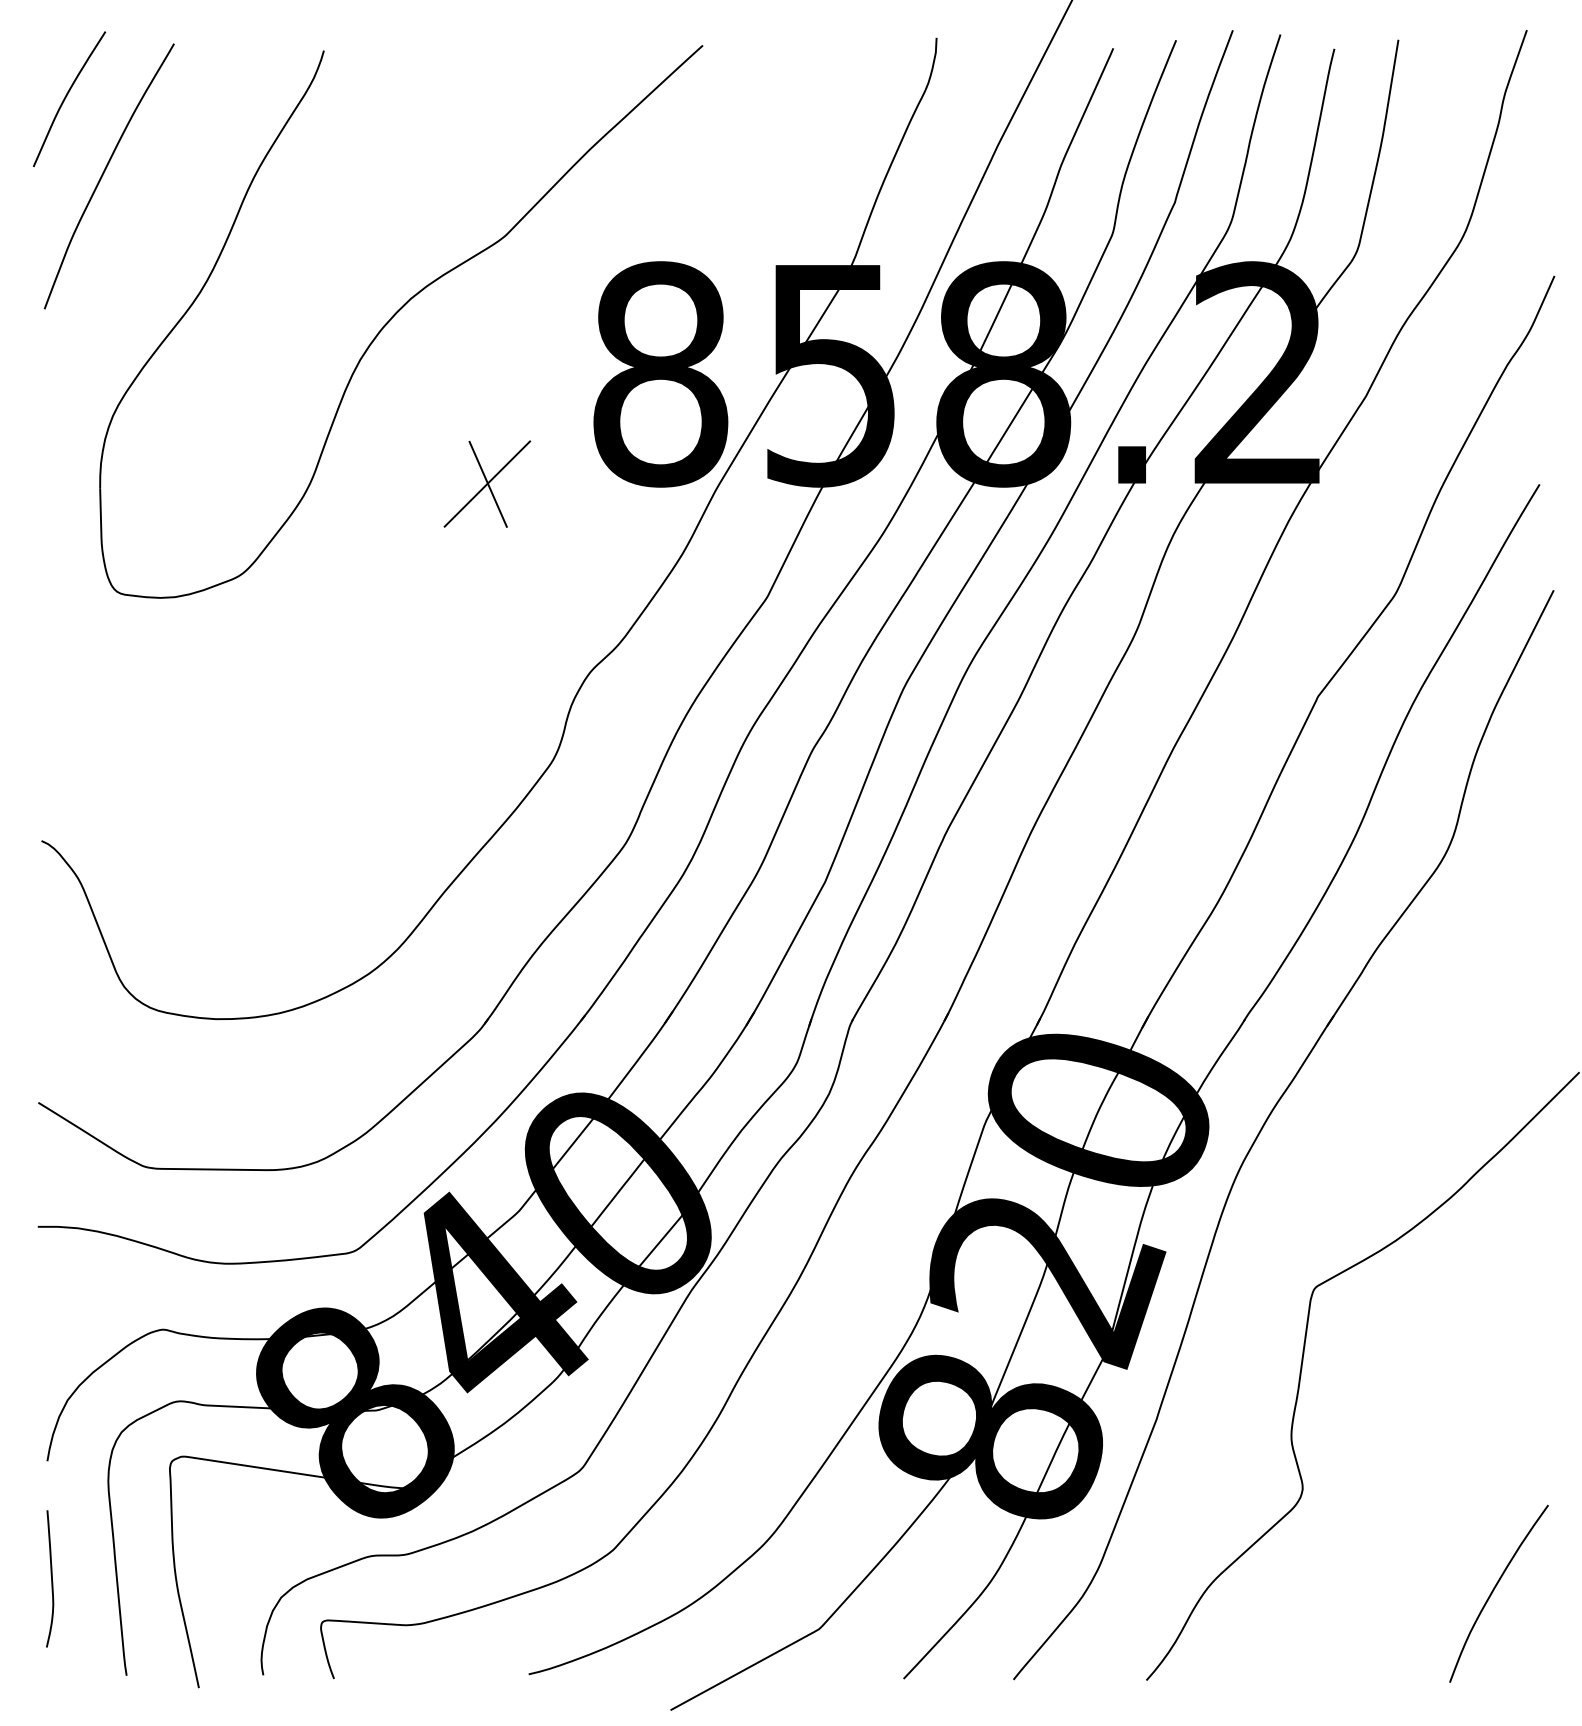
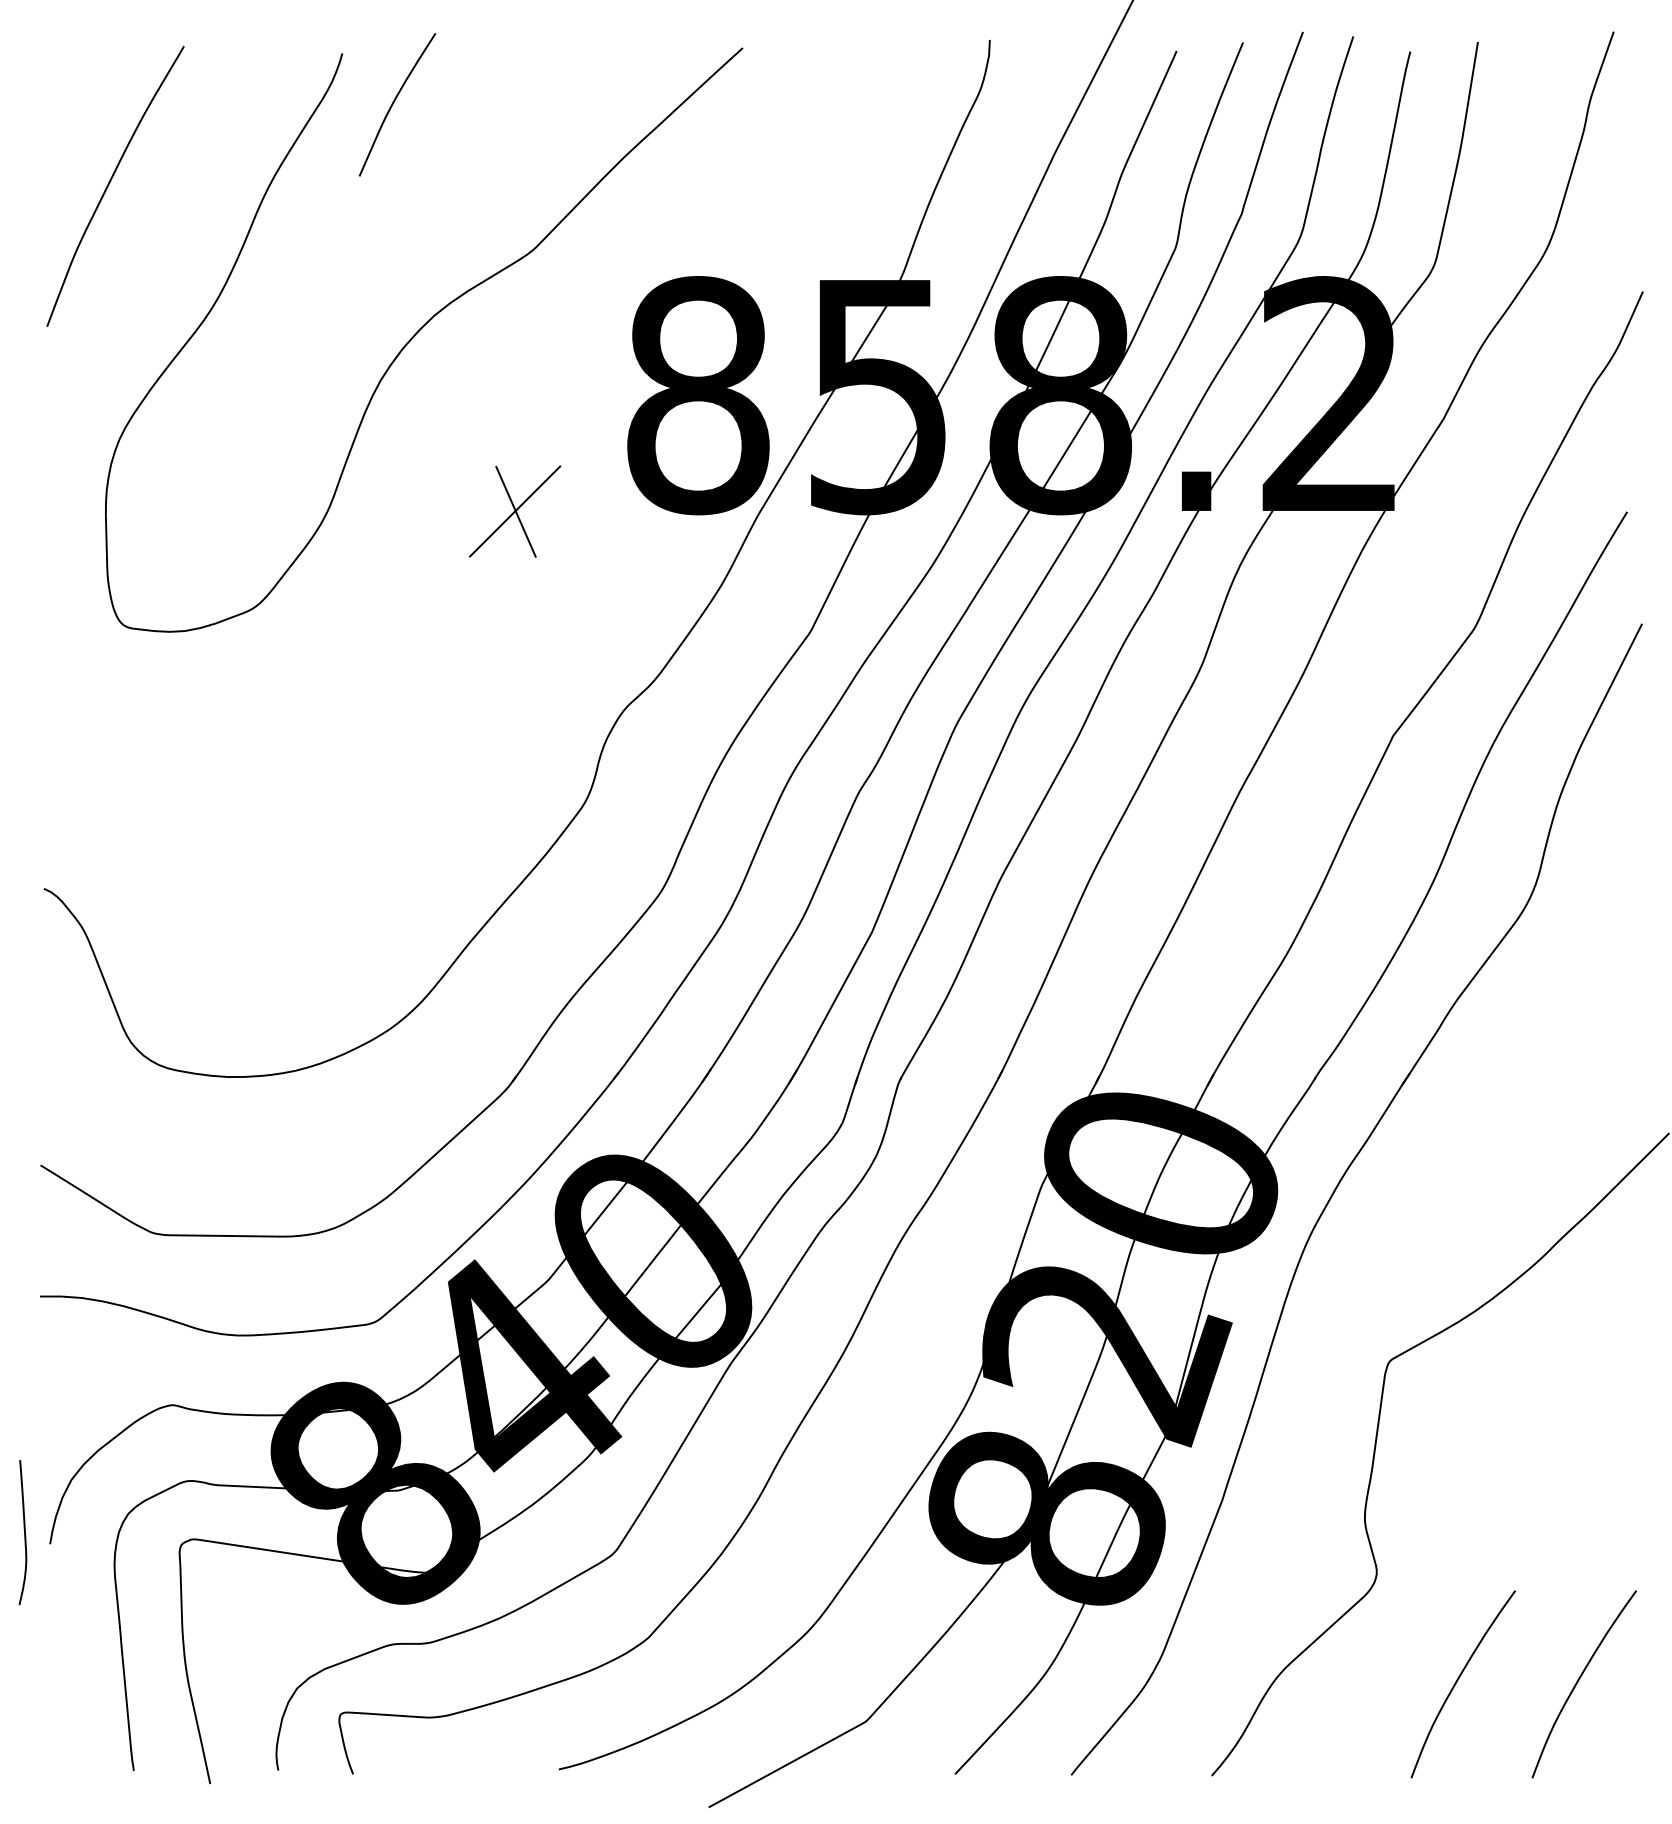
curve: (67, 96) -> (395, 101), moved
curve: (51, 1578) -> (24, 1532), moved
curve: (1379, 1592) -> (1457, 1682), added

